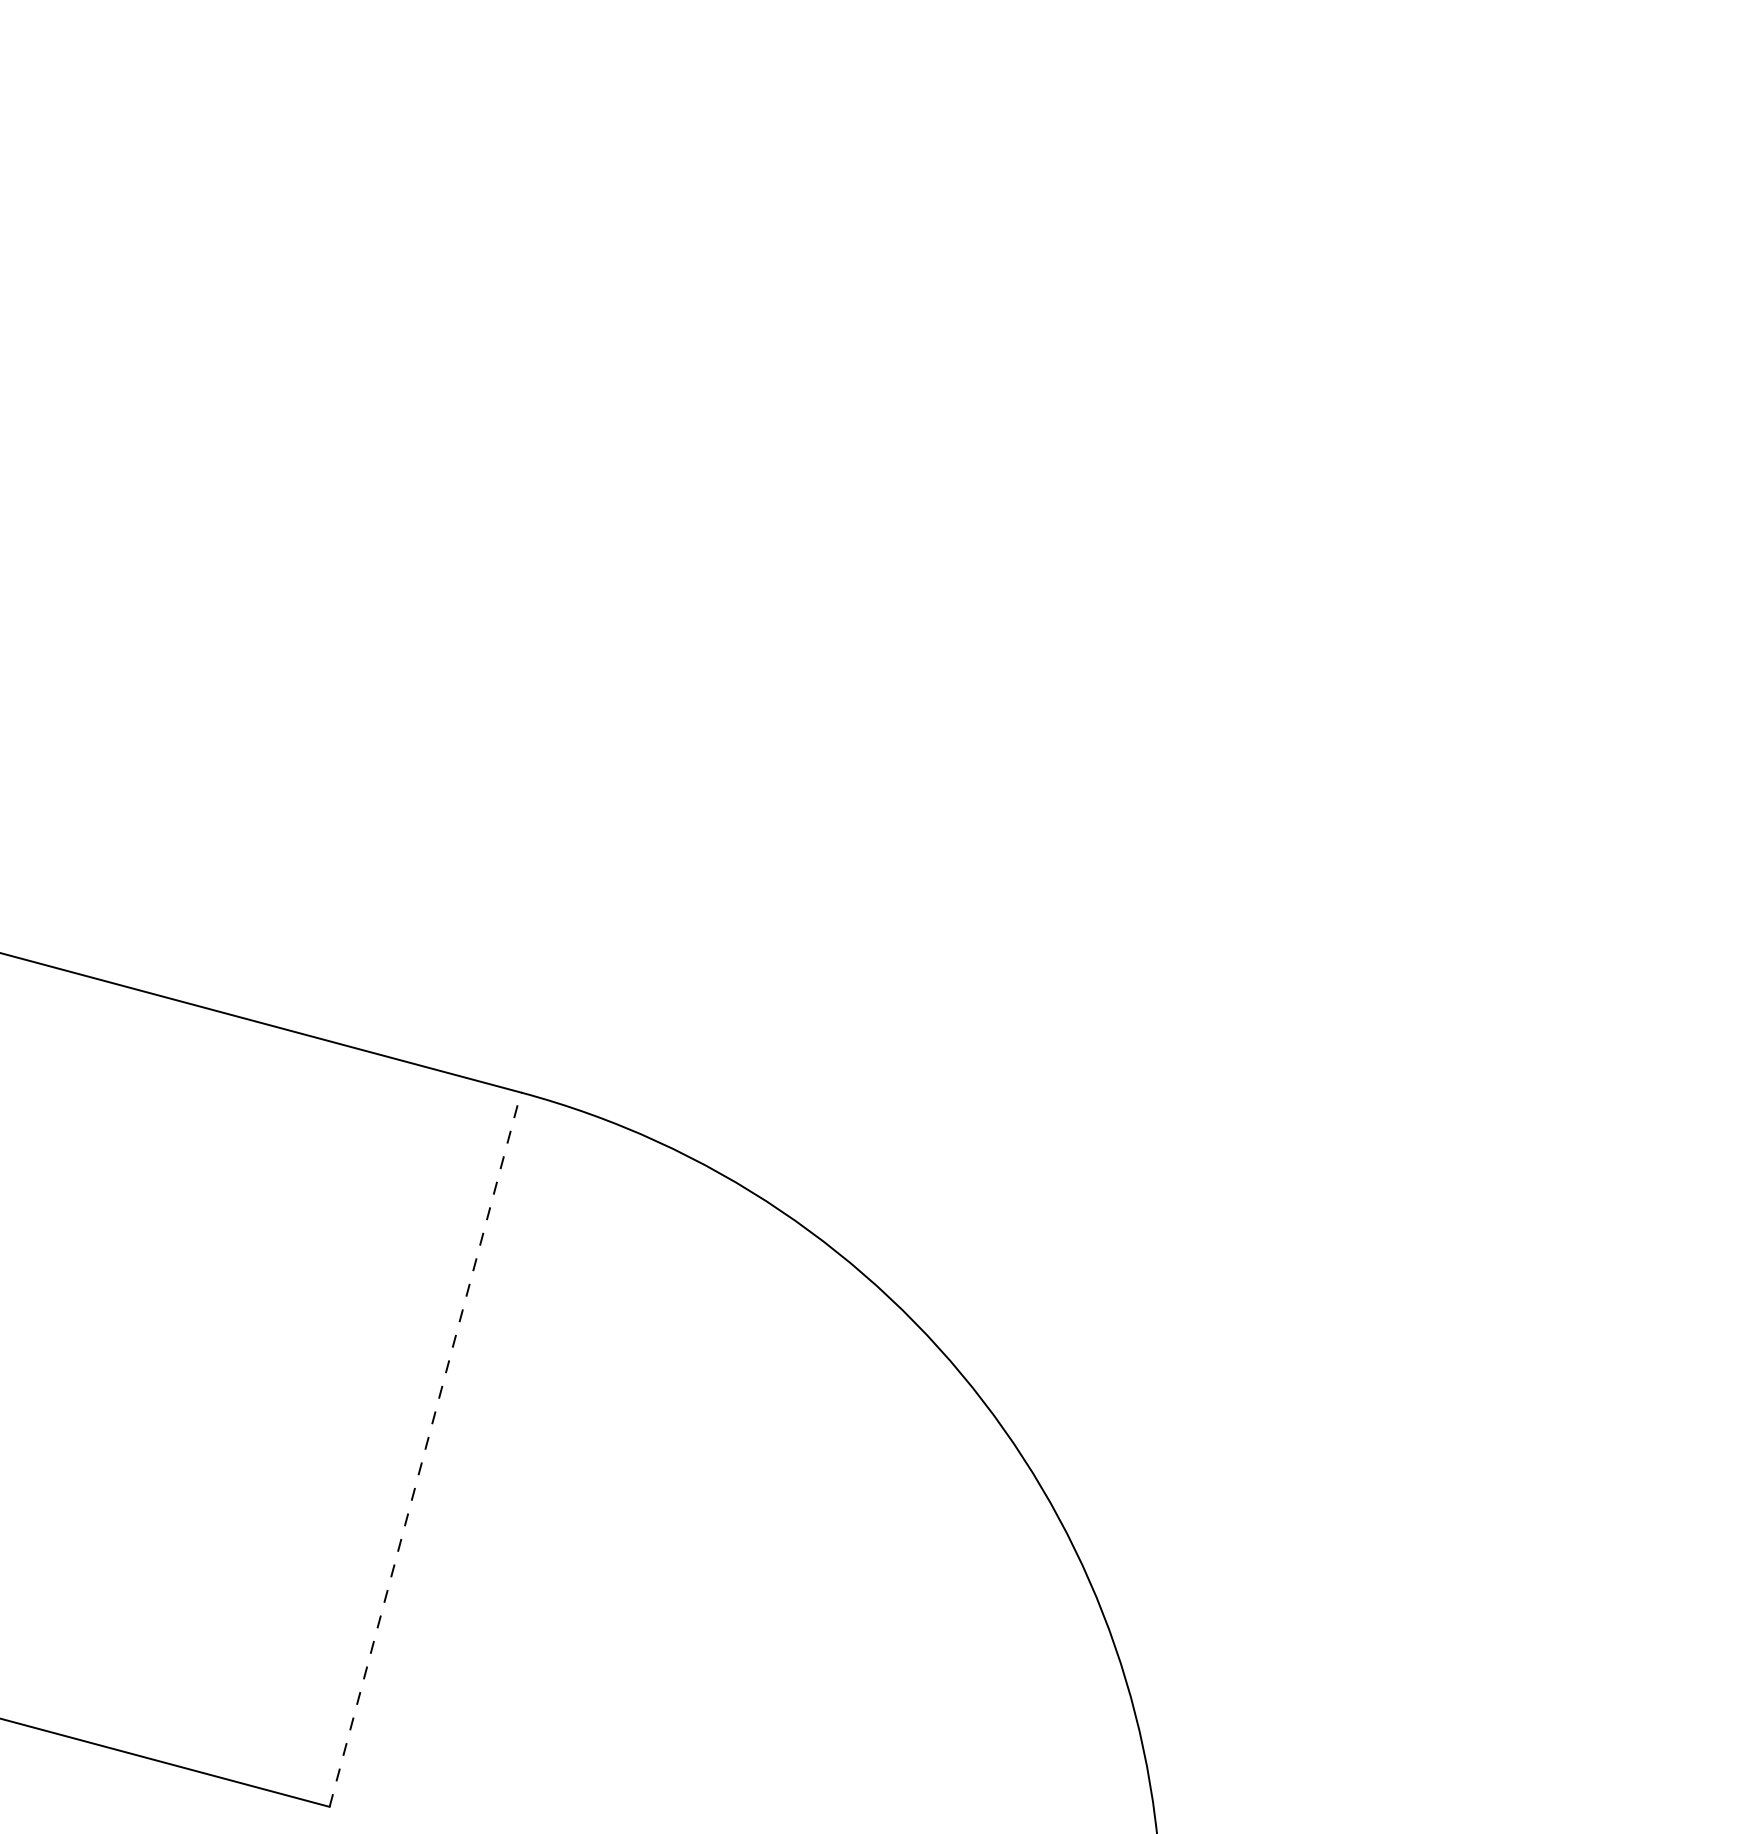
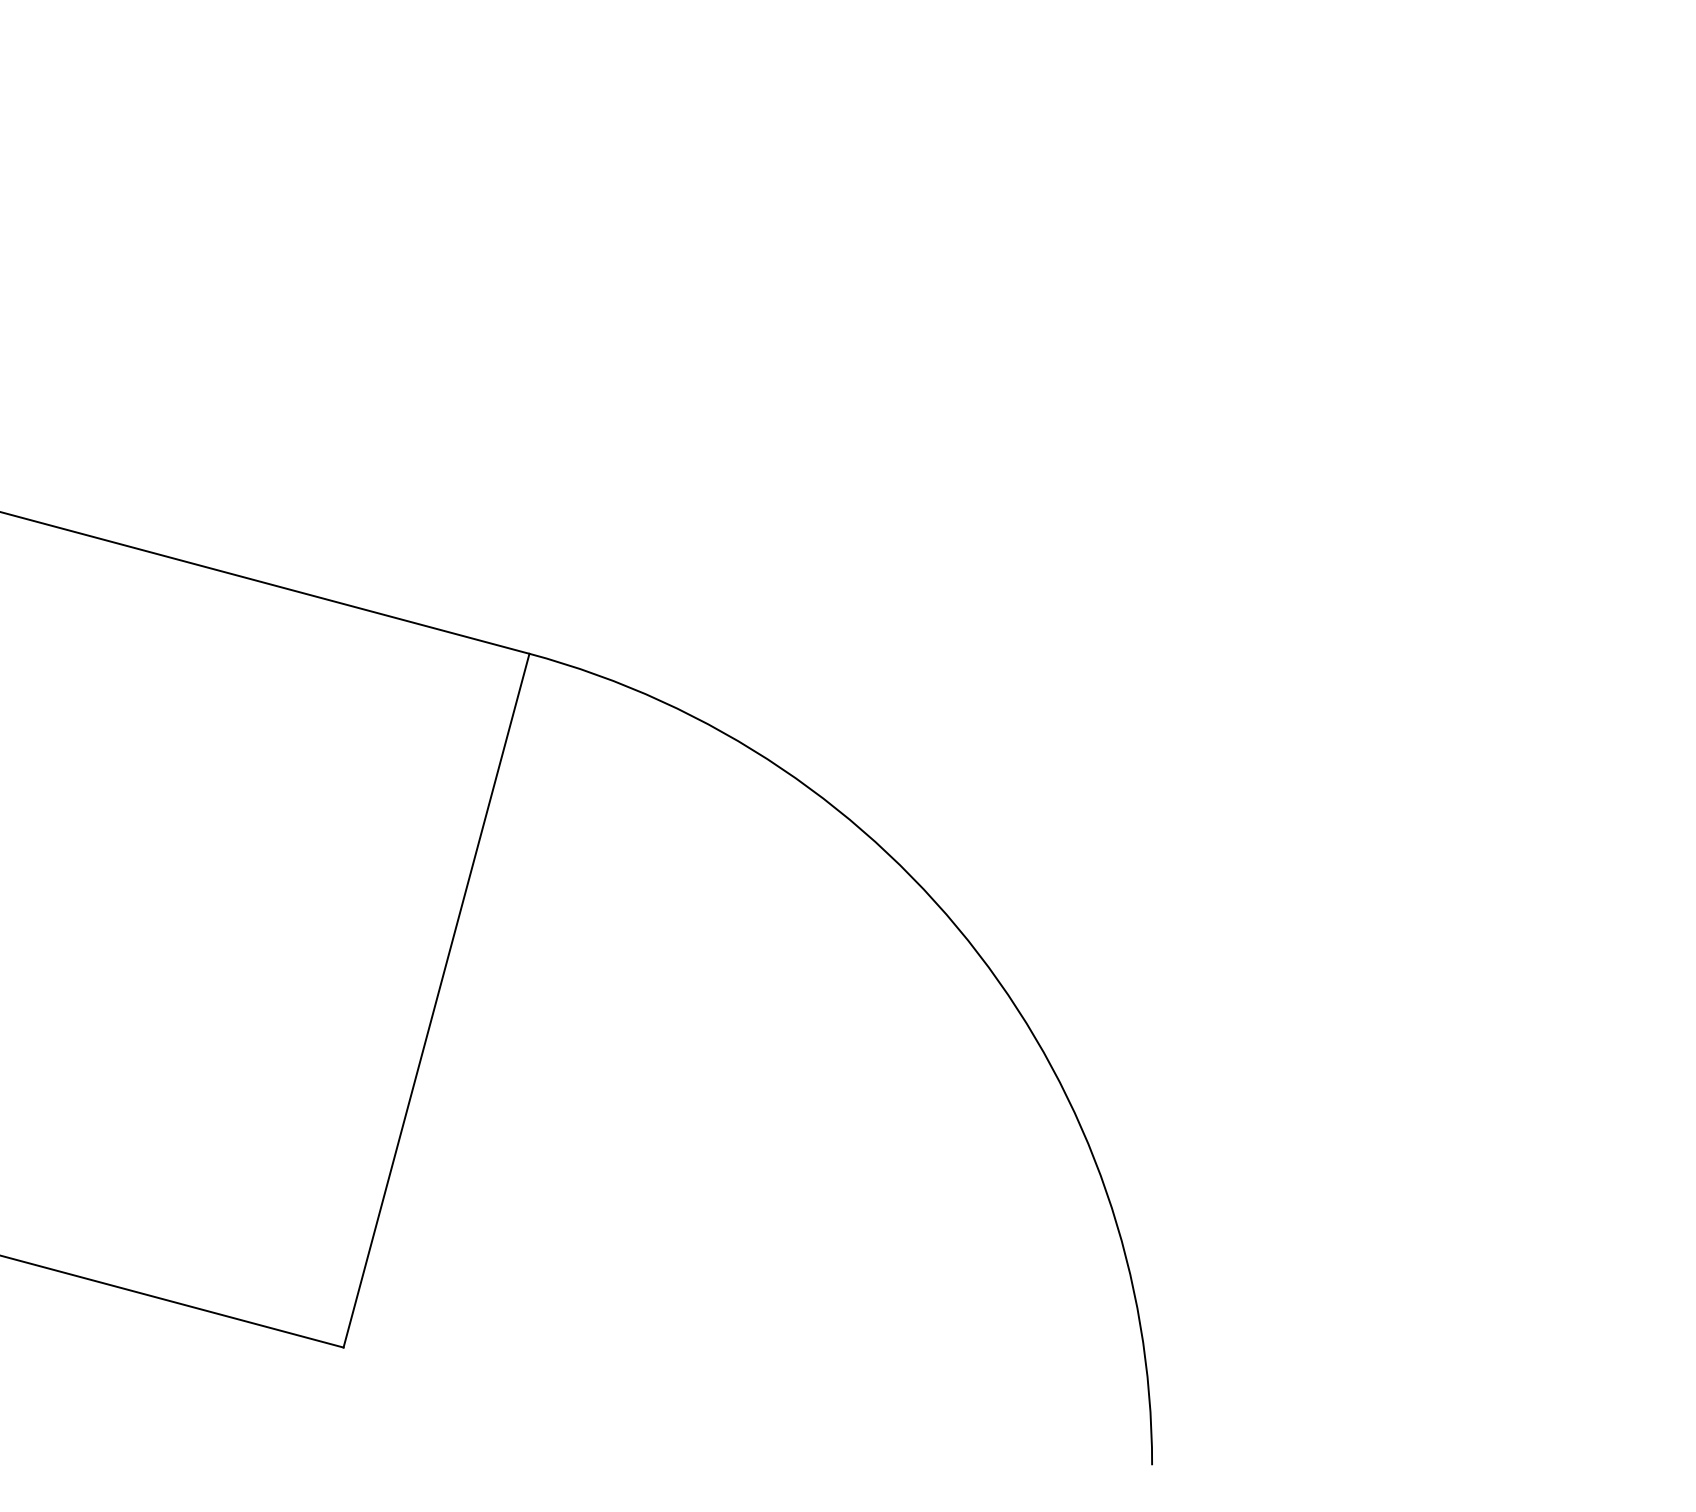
line: (425, 1449) -> (436, 1000), dashed -> solid

